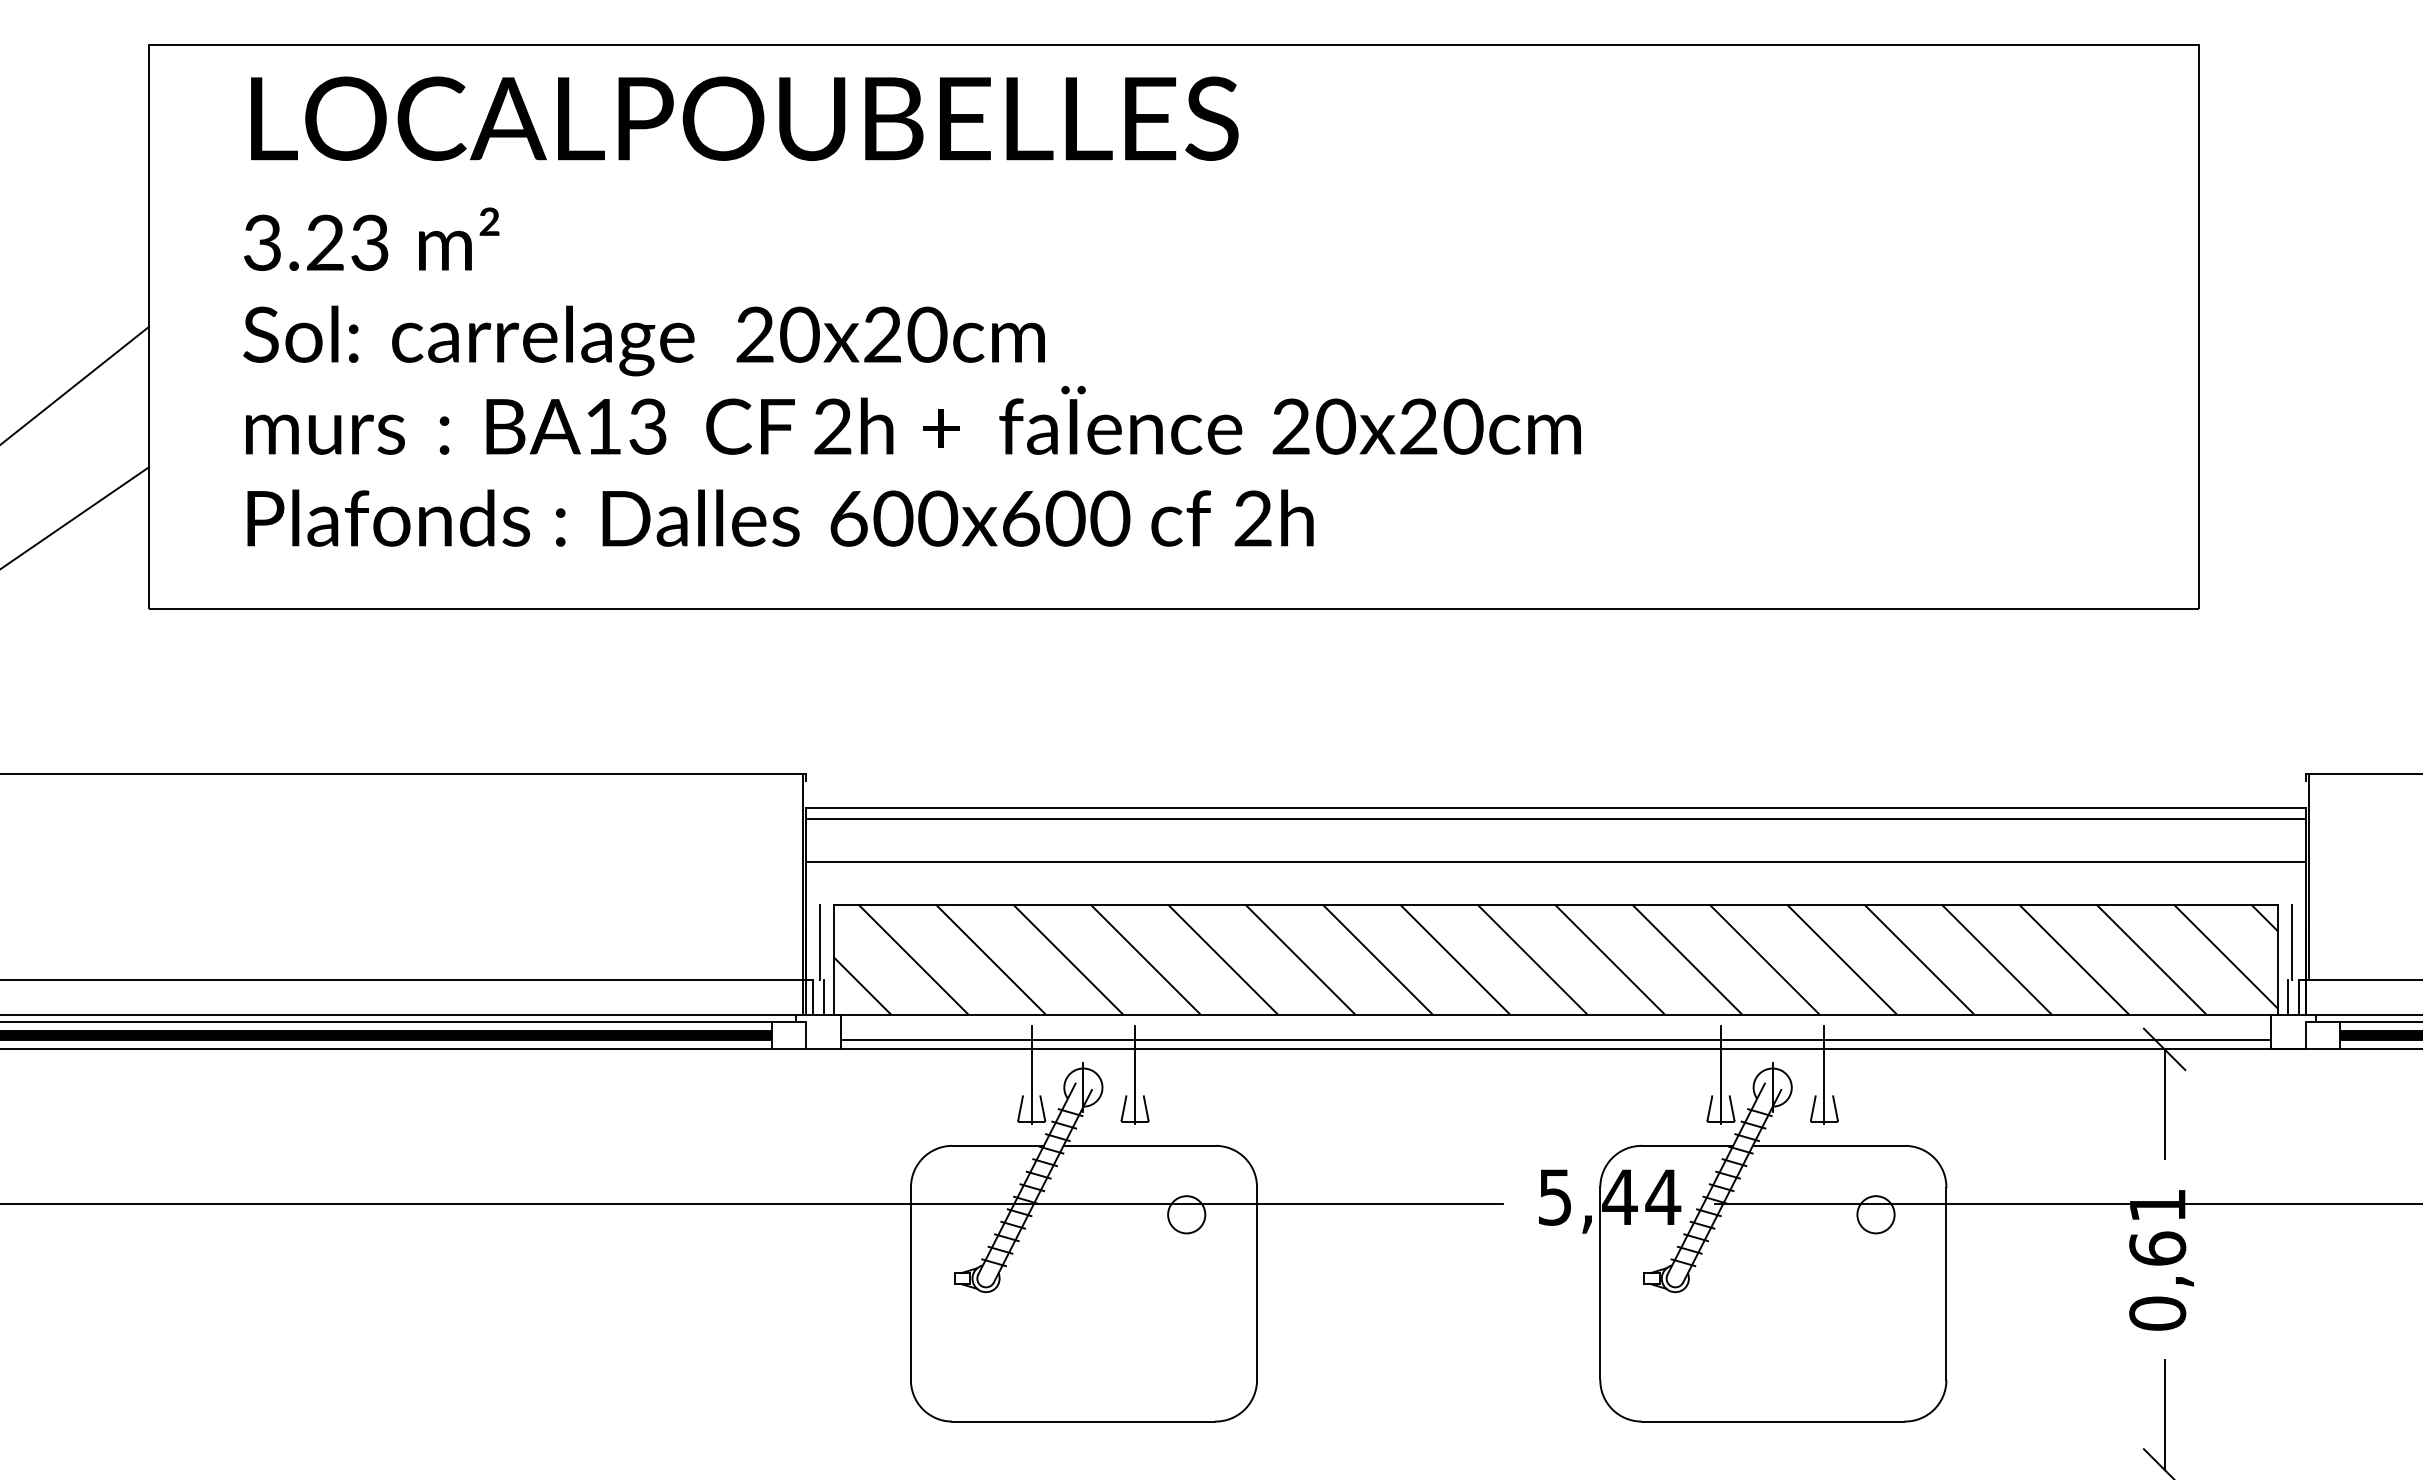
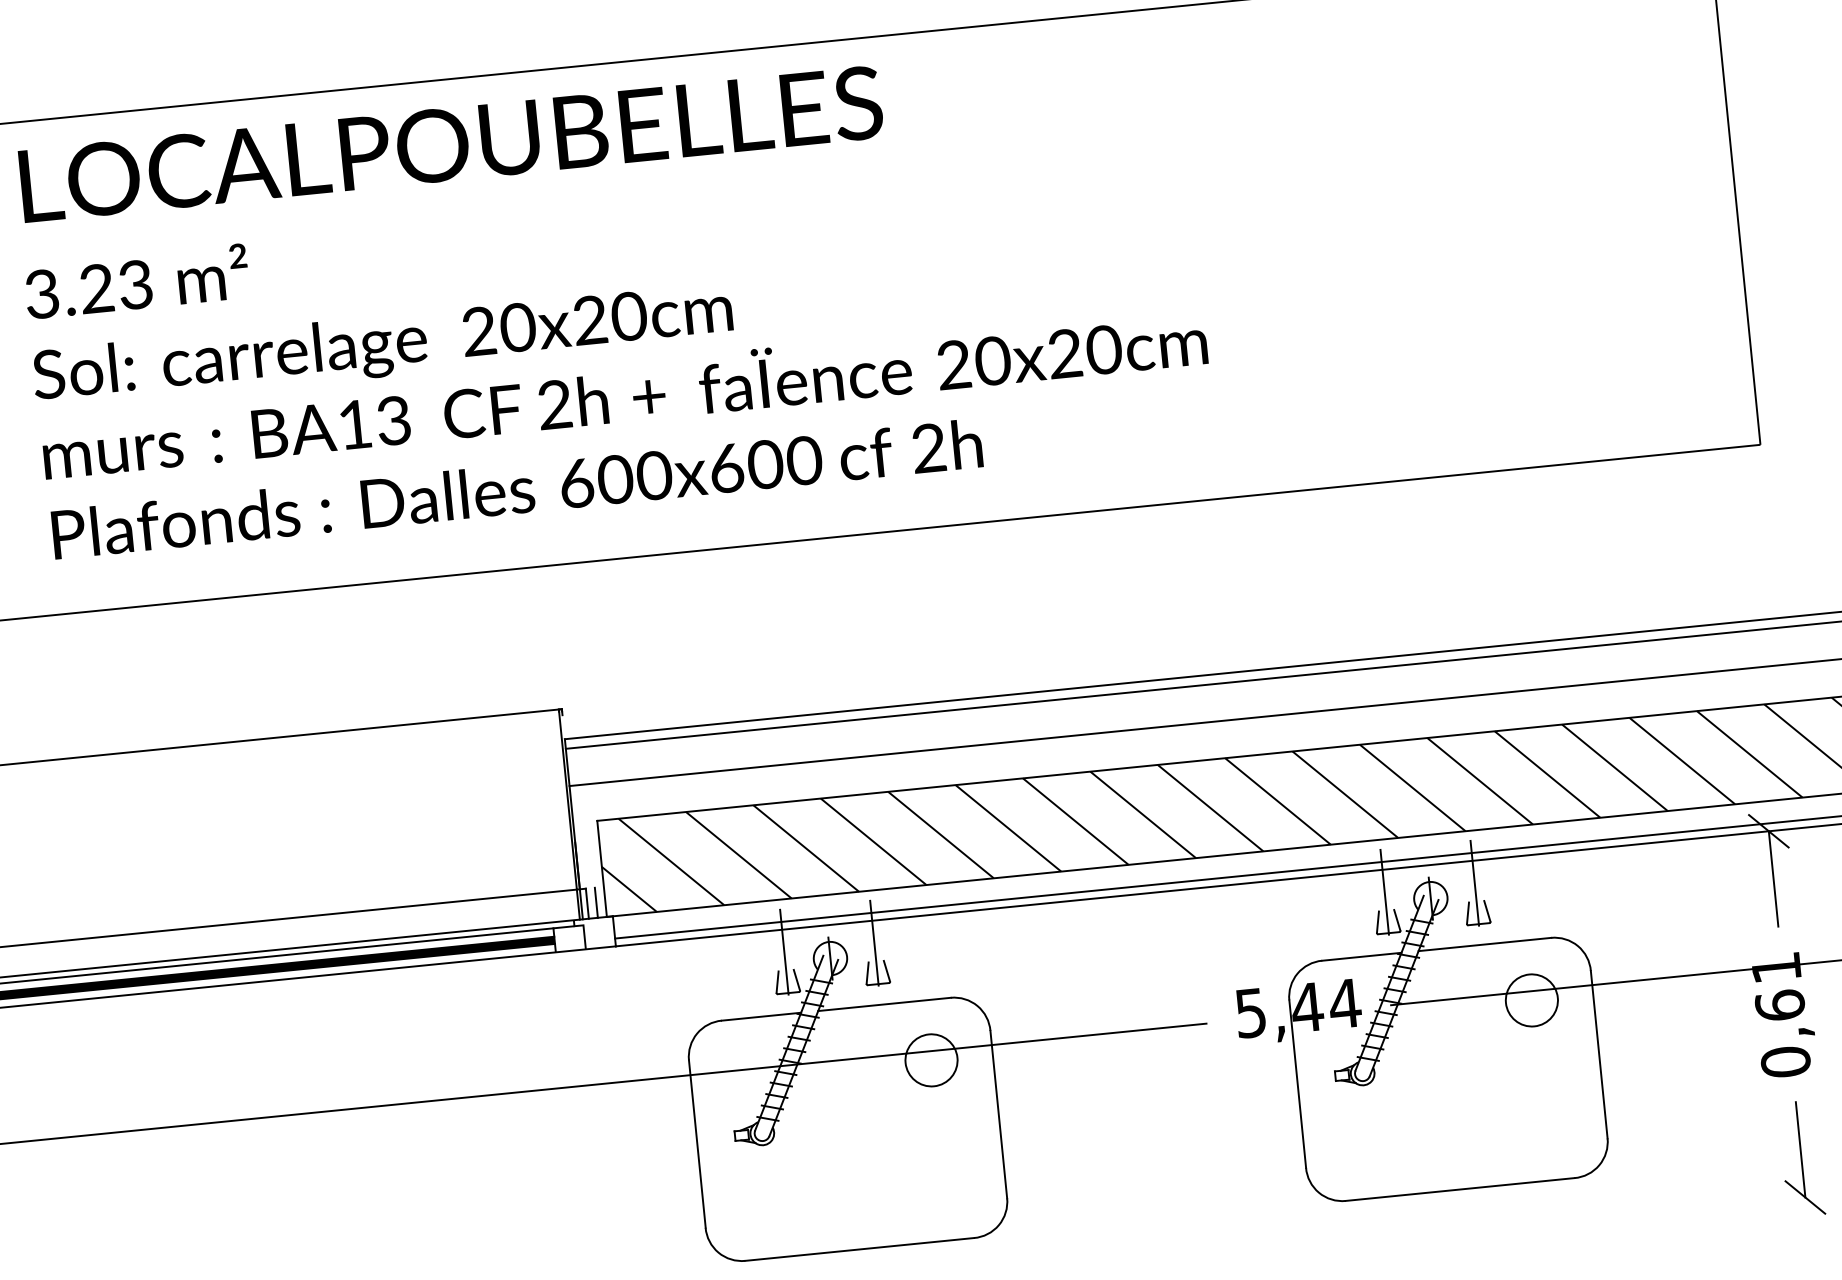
line: (820, 942) -> (588, 855), removed
circle: (1186, 1214) -> (931, 1060), size x1.6
circle: (1875, 1214) -> (1531, 1000), size x1.6

